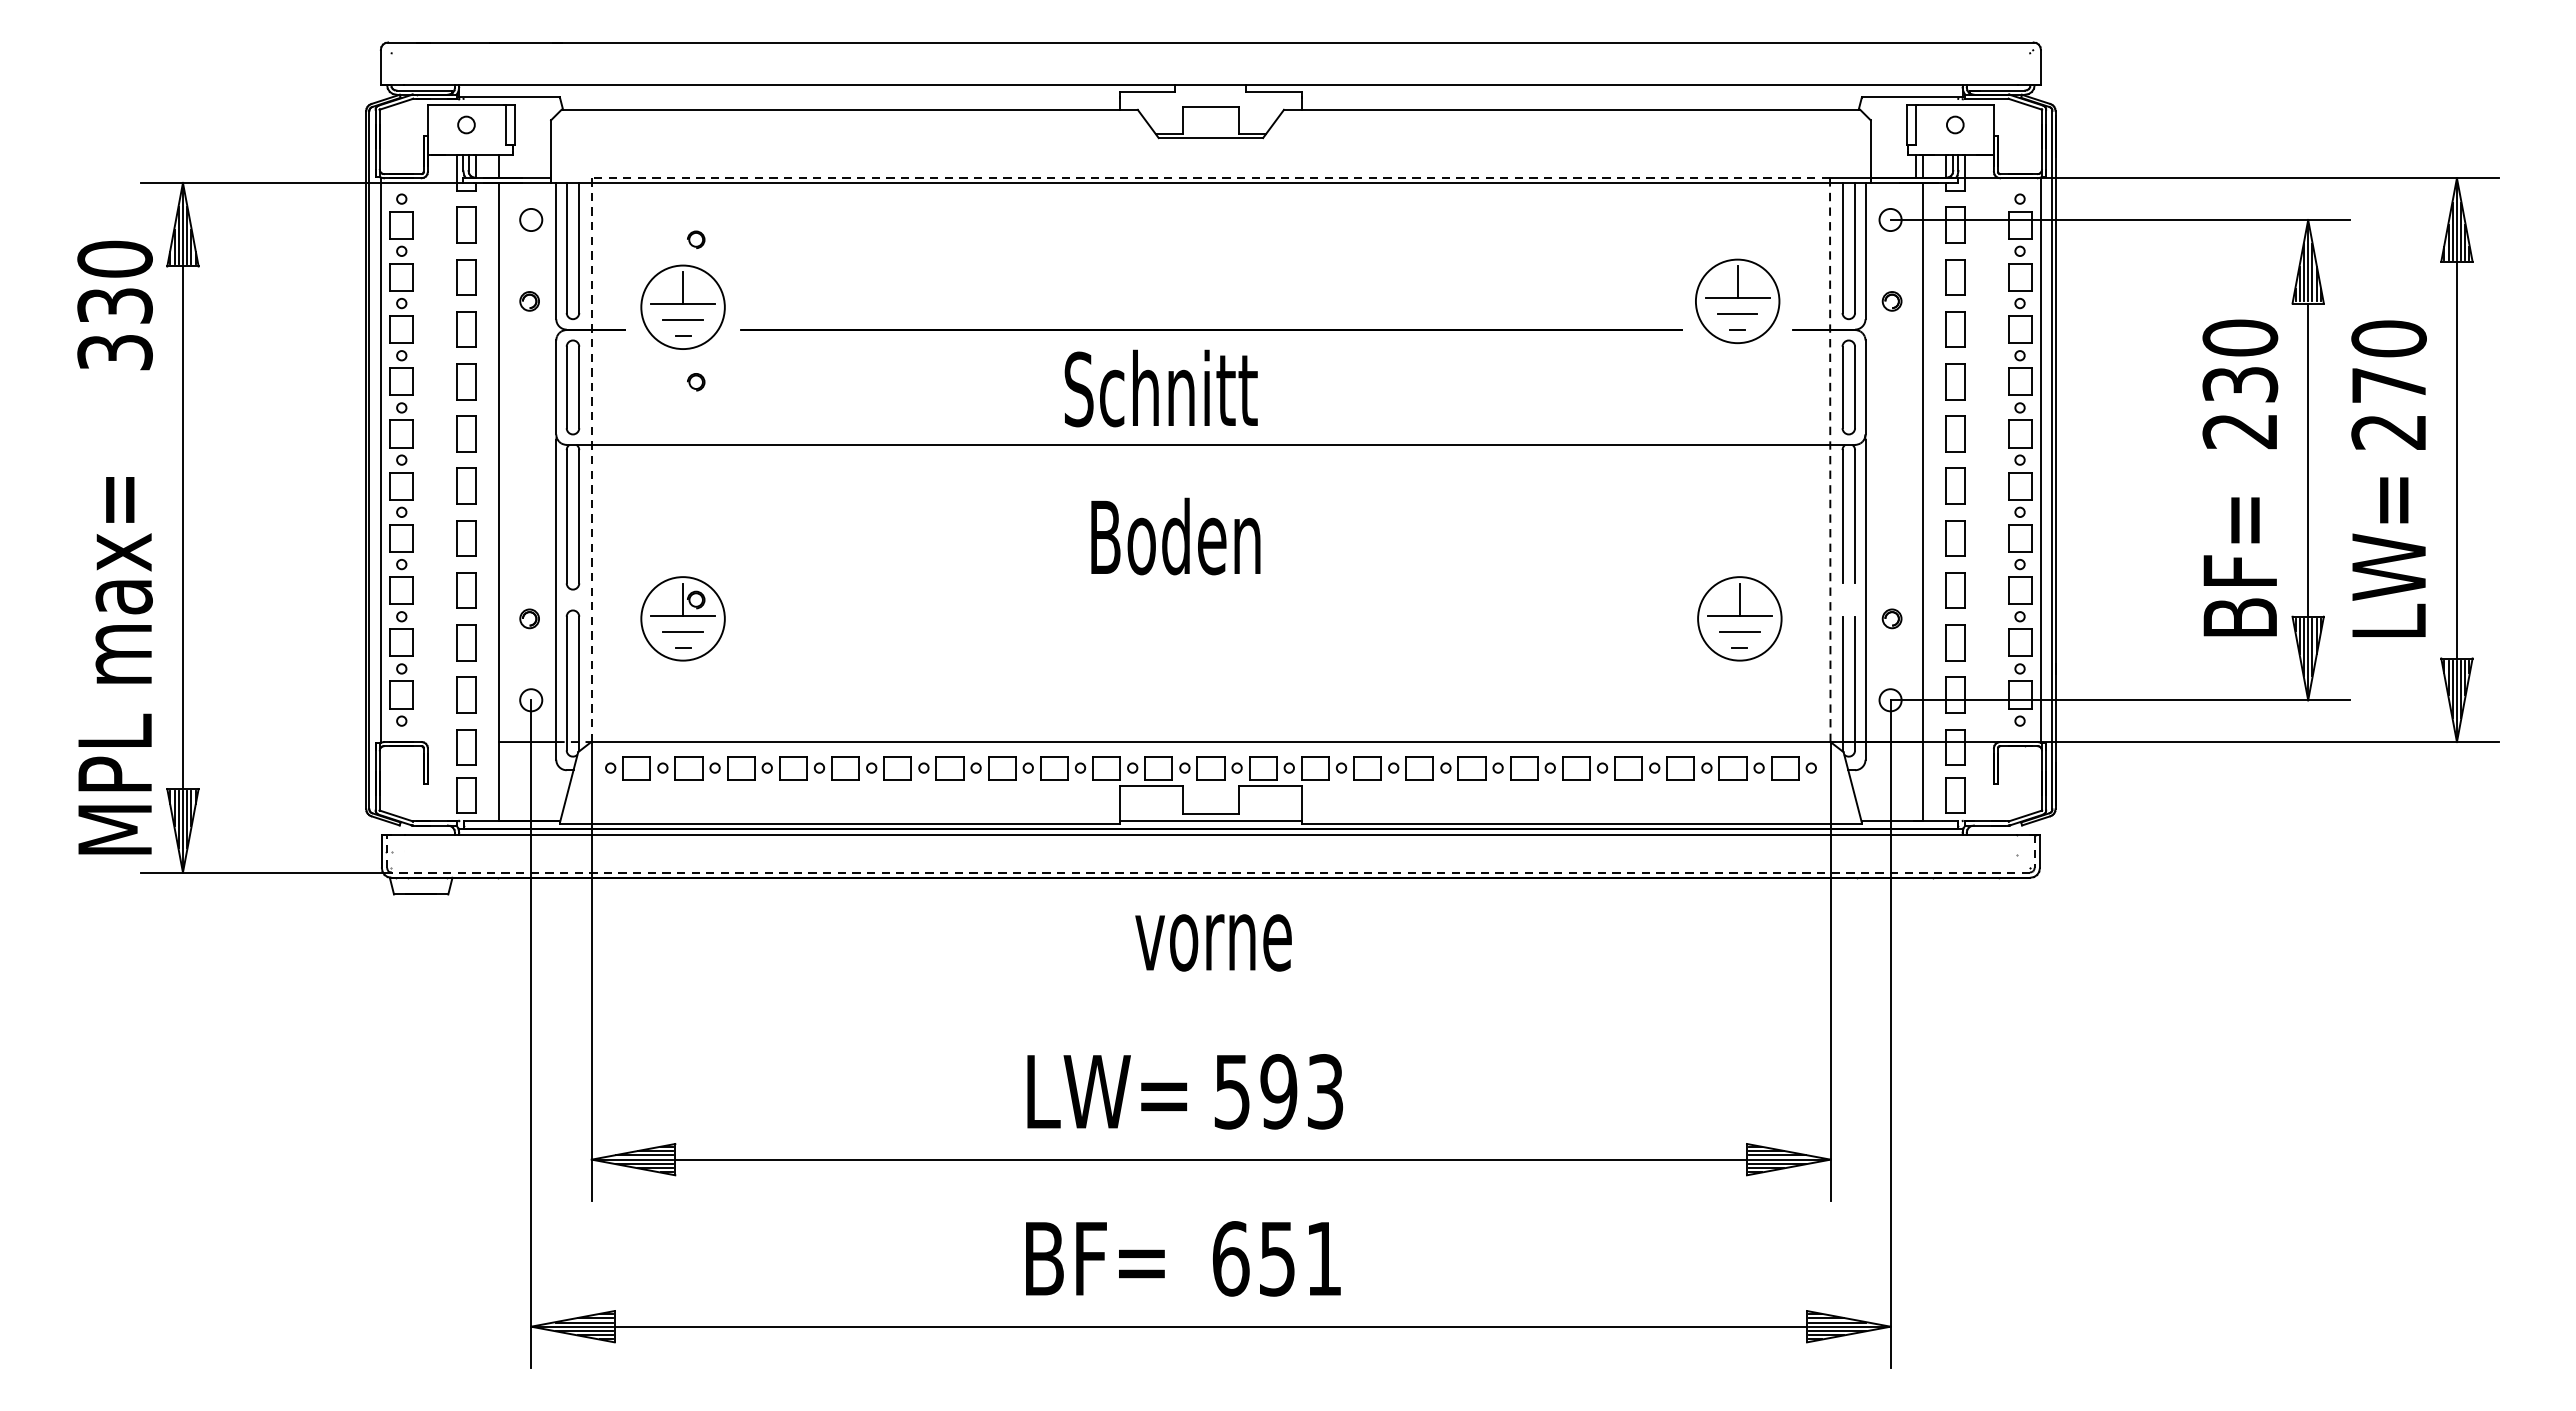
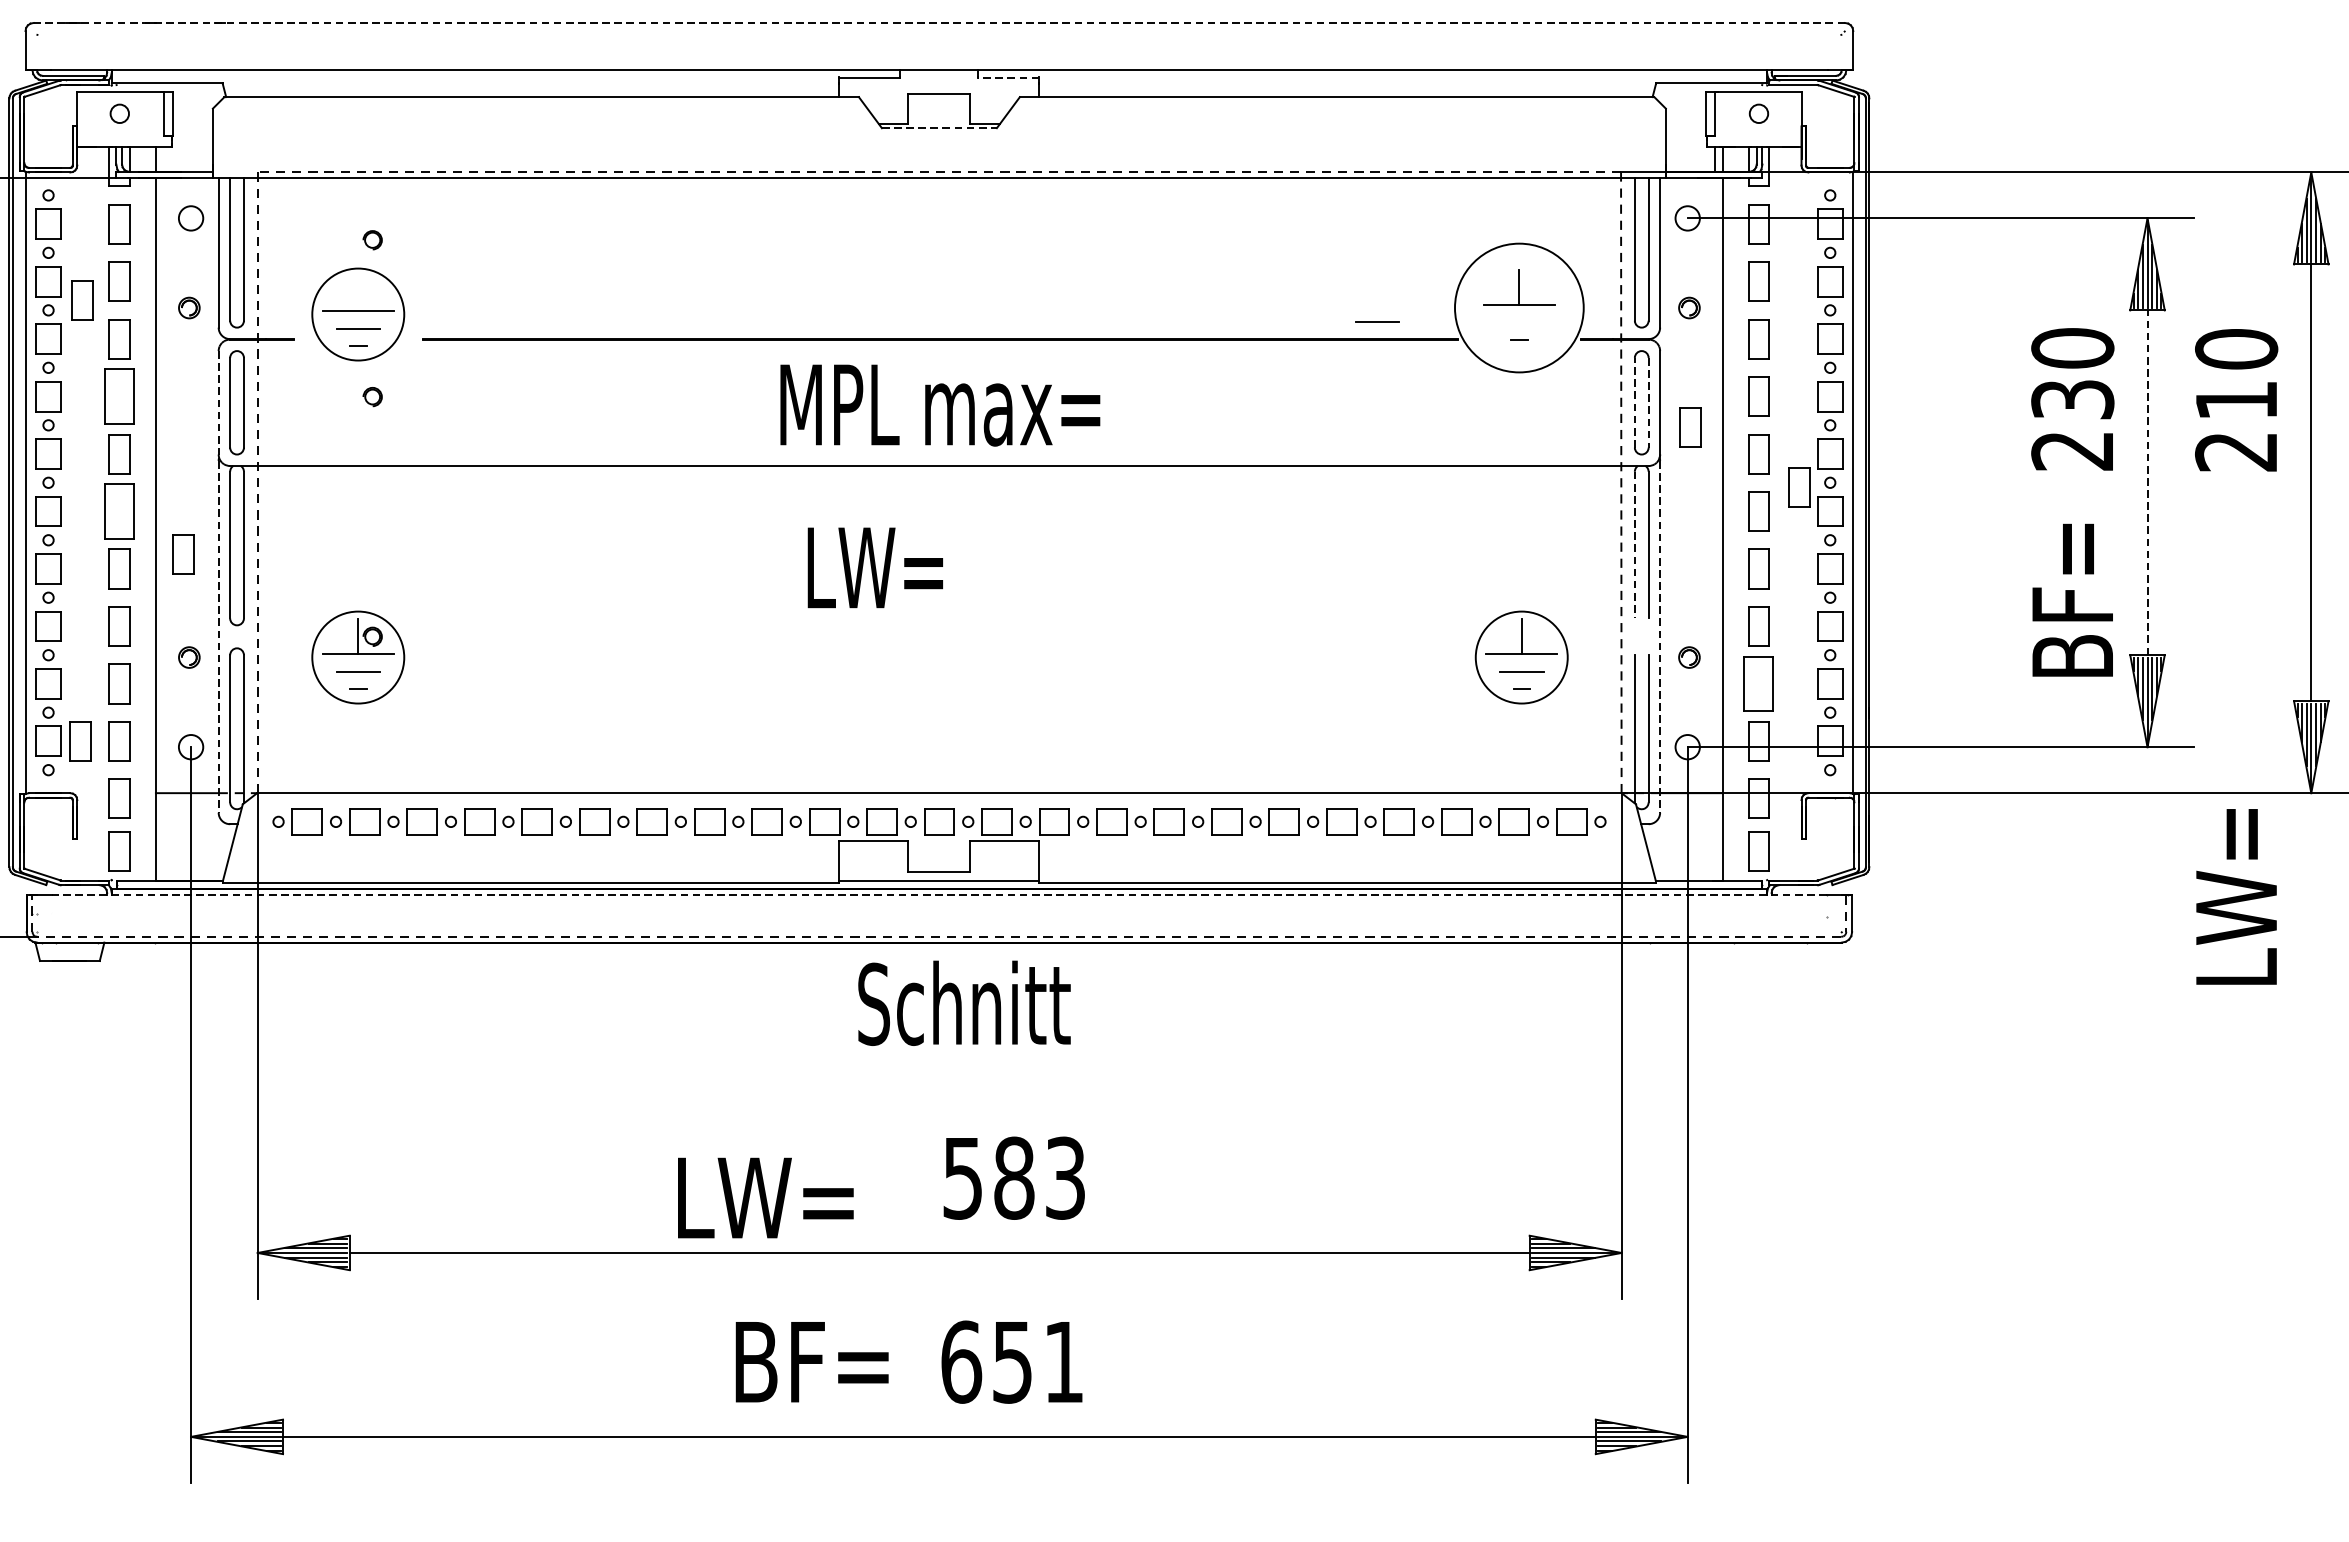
line: (1210, 42) -> (938, 22), solid -> dashed
line: (1274, 92) -> (1009, 78), solid -> dashed
line: (1211, 138) -> (940, 128), solid -> dashed
line: (683, 288) -> (358, 293), removed
part: (432, 293) -> (82, 299), added
circle: (1737, 301) -> (1519, 308), size x1.4
line: (1737, 313) -> (1377, 321), moved
part: (466, 381) -> (119, 396), size x1.4
text: (2388, 385) -> (2235, 400), 270 -> 210
line: (556, 387) -> (218, 402), solid -> dashed
line: (1842, 387) -> (1634, 402), solid -> dashed
line: (1855, 387) -> (1649, 402), solid -> dashed
text: (1210, 388) -> (938, 403), Schnitt -> MPL max=
part: (1893, 409) -> (1690, 427), added
line: (2308, 460) -> (2147, 483), solid -> dashed
part: (1992, 464) -> (1799, 487), added
part: (466, 485) -> (119, 510), size x1.4
line: (1842, 516) -> (1634, 544), solid -> dashed
part: (524, 525) -> (183, 554), added
text: (1178, 536) -> (903, 566), Boden -> LW=
text: (2388, 556) -> (2235, 896), moved
line: (556, 600) -> (218, 637), solid -> dashed
line: (1865, 600) -> (1660, 637), solid -> dashed
part: (1955, 642) -> (1759, 683), size x1.4
part: (430, 694) -> (80, 740), added
line: (1210, 834) -> (938, 894), solid -> dashed
text: (1232, 932) -> (963, 1002), vorne -> Schnitt
text: (1106, 1091) -> (764, 1197), moved
text: (1278, 1091) -> (1013, 1177), 593 -> 583

